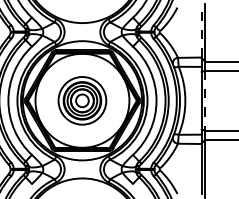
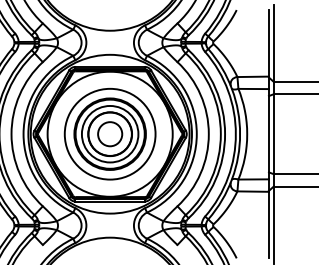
line: (201, 32) -> (268, 43), dashed -> solid
part: (81, 101) -> (109, 134), size x1.43
line: (205, 101) -> (273, 134), dashed -> solid

